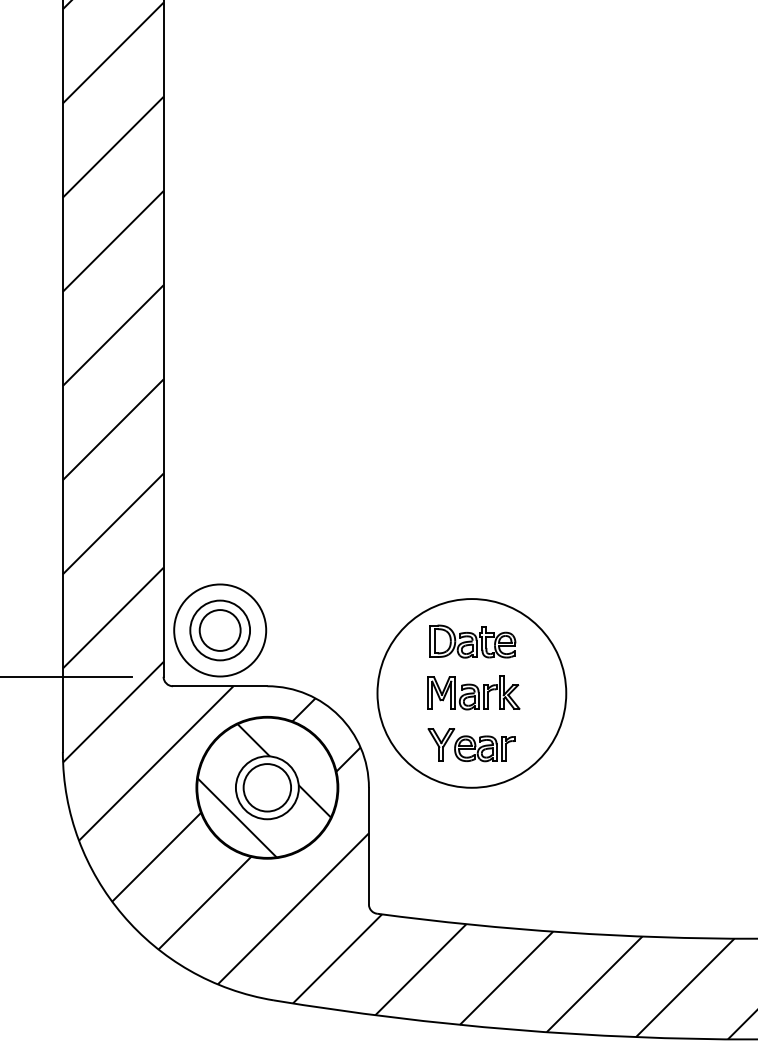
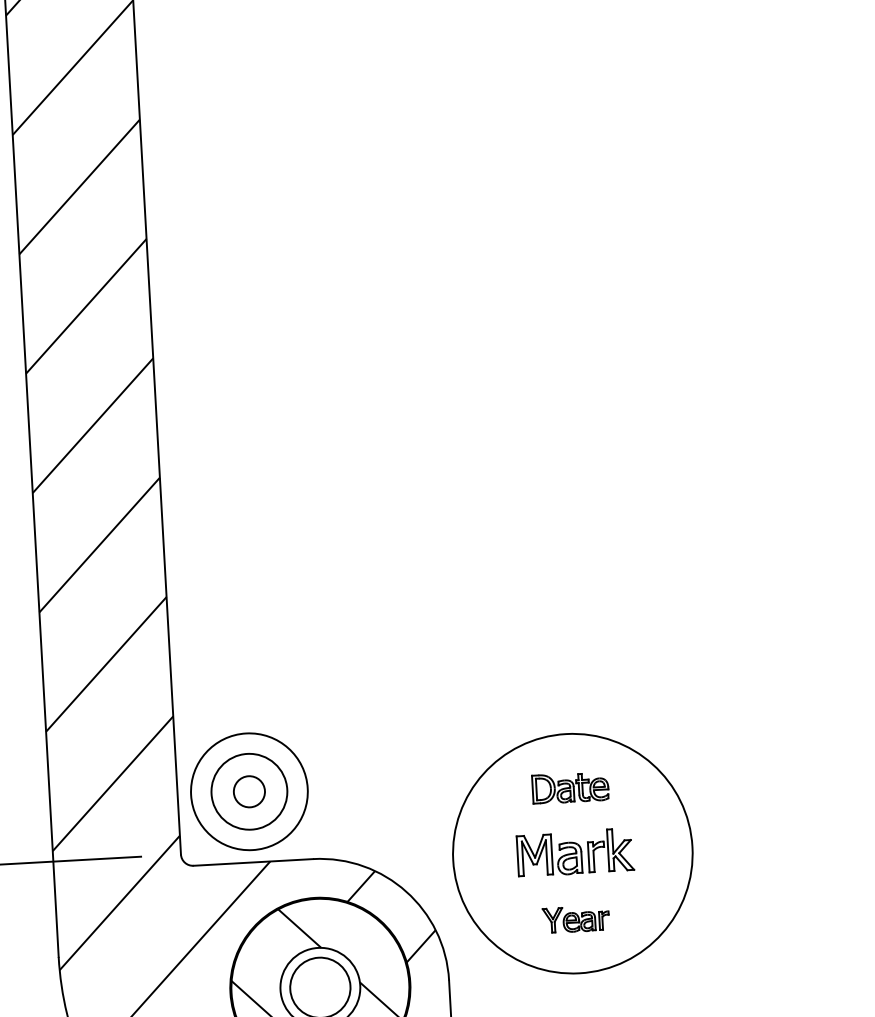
circle: (219, 630) -> (248, 791), size x0.6
part: (472, 641) -> (569, 787), size x0.7
part: (471, 745) -> (576, 919), size x0.6

